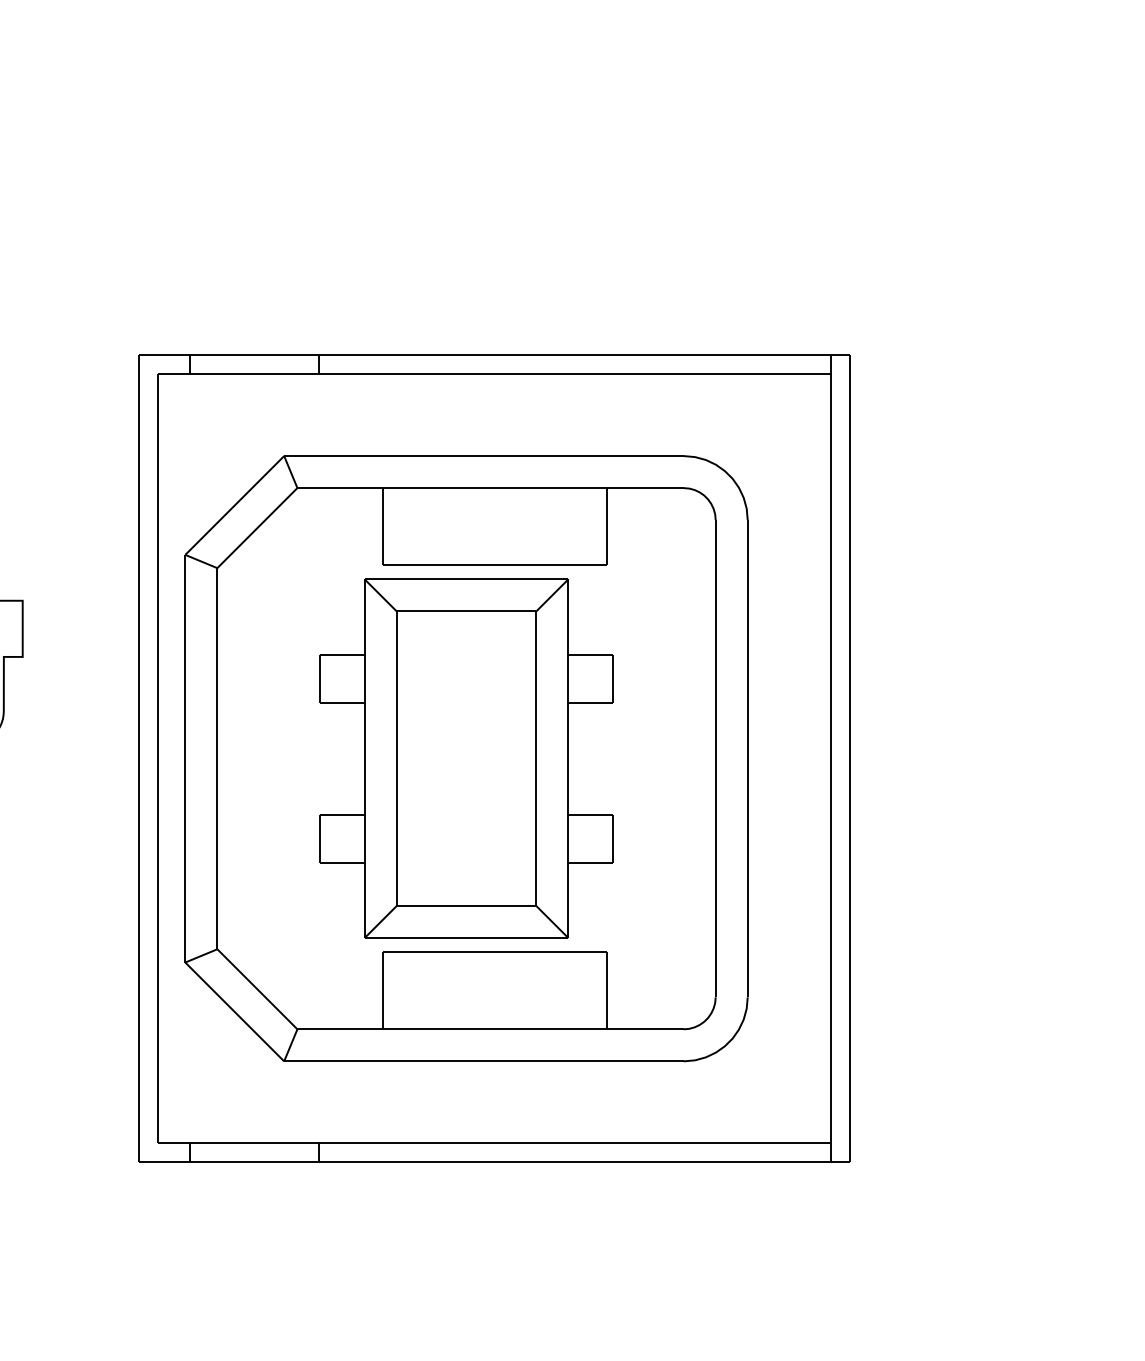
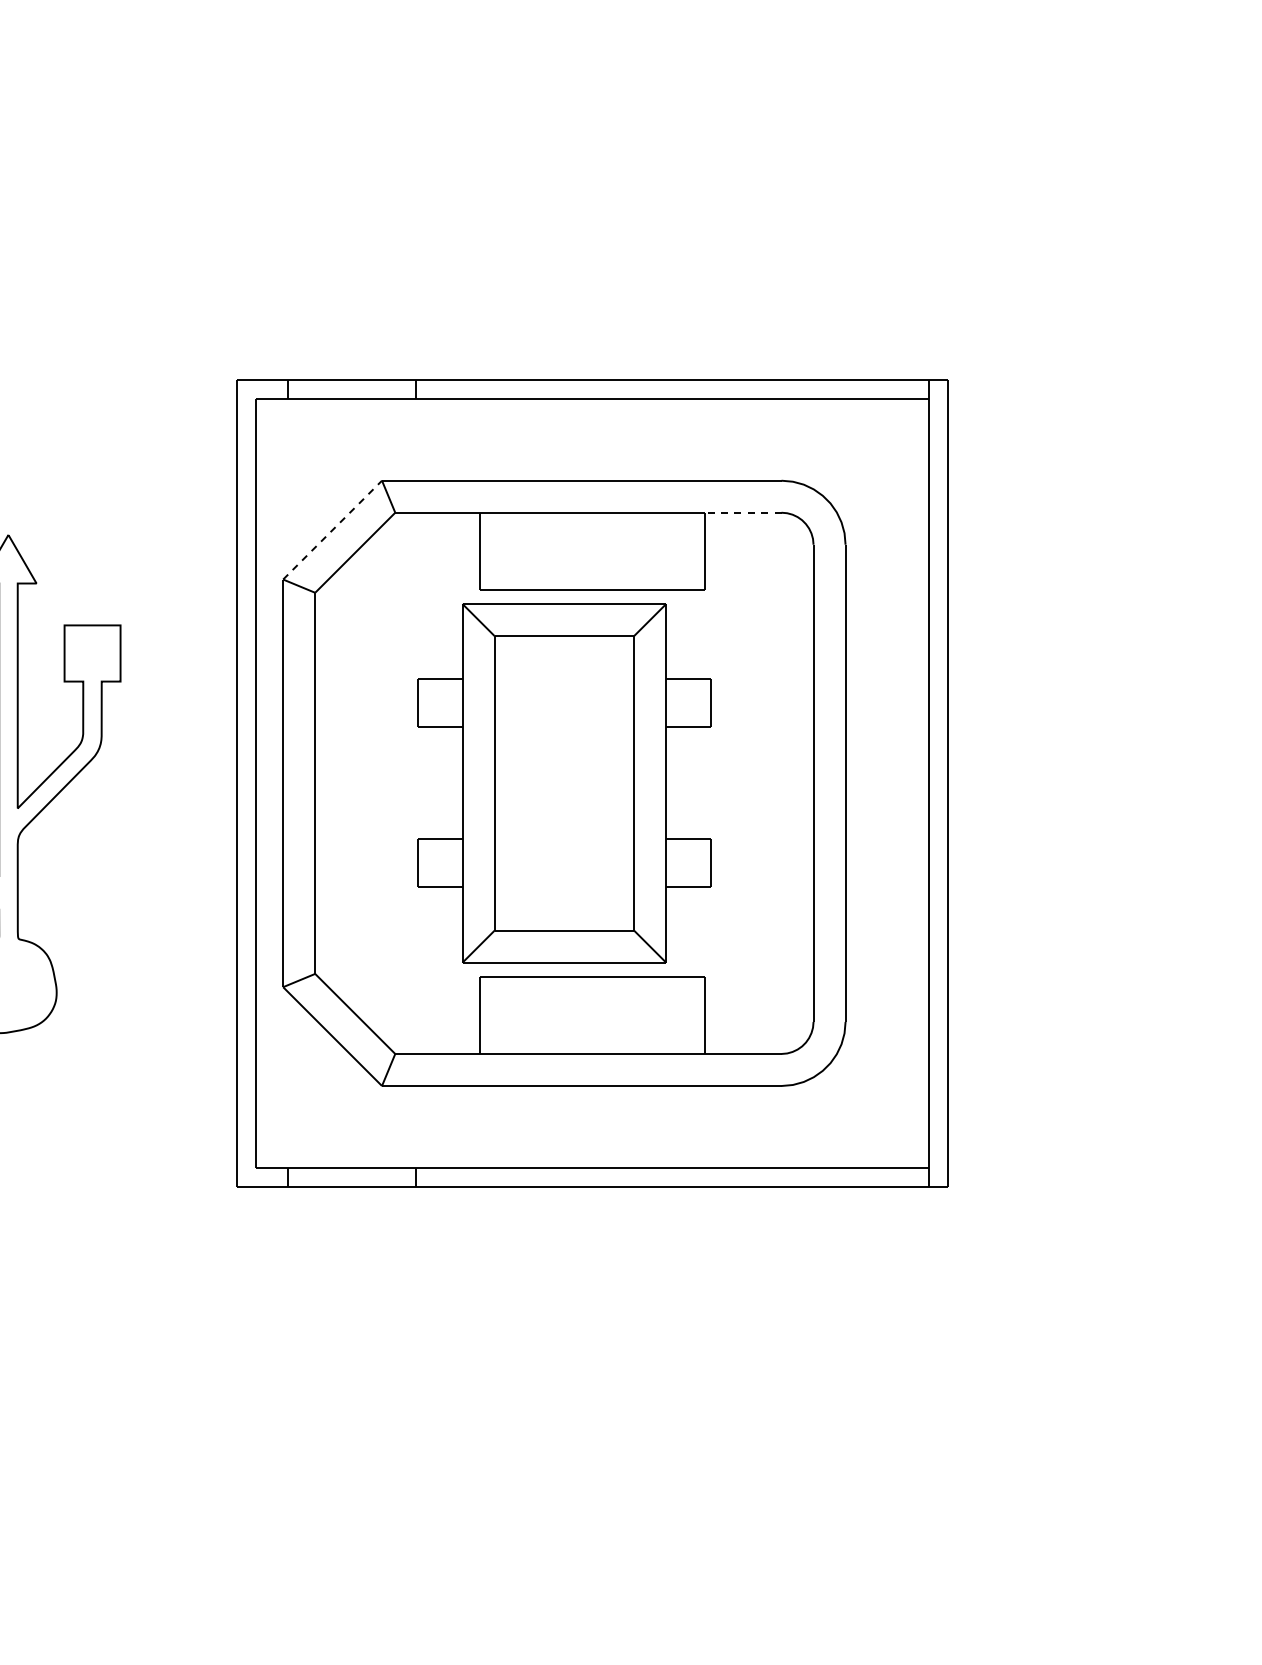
line: (644, 487) -> (742, 512), solid -> dashed
line: (234, 505) -> (332, 530), solid -> dashed

